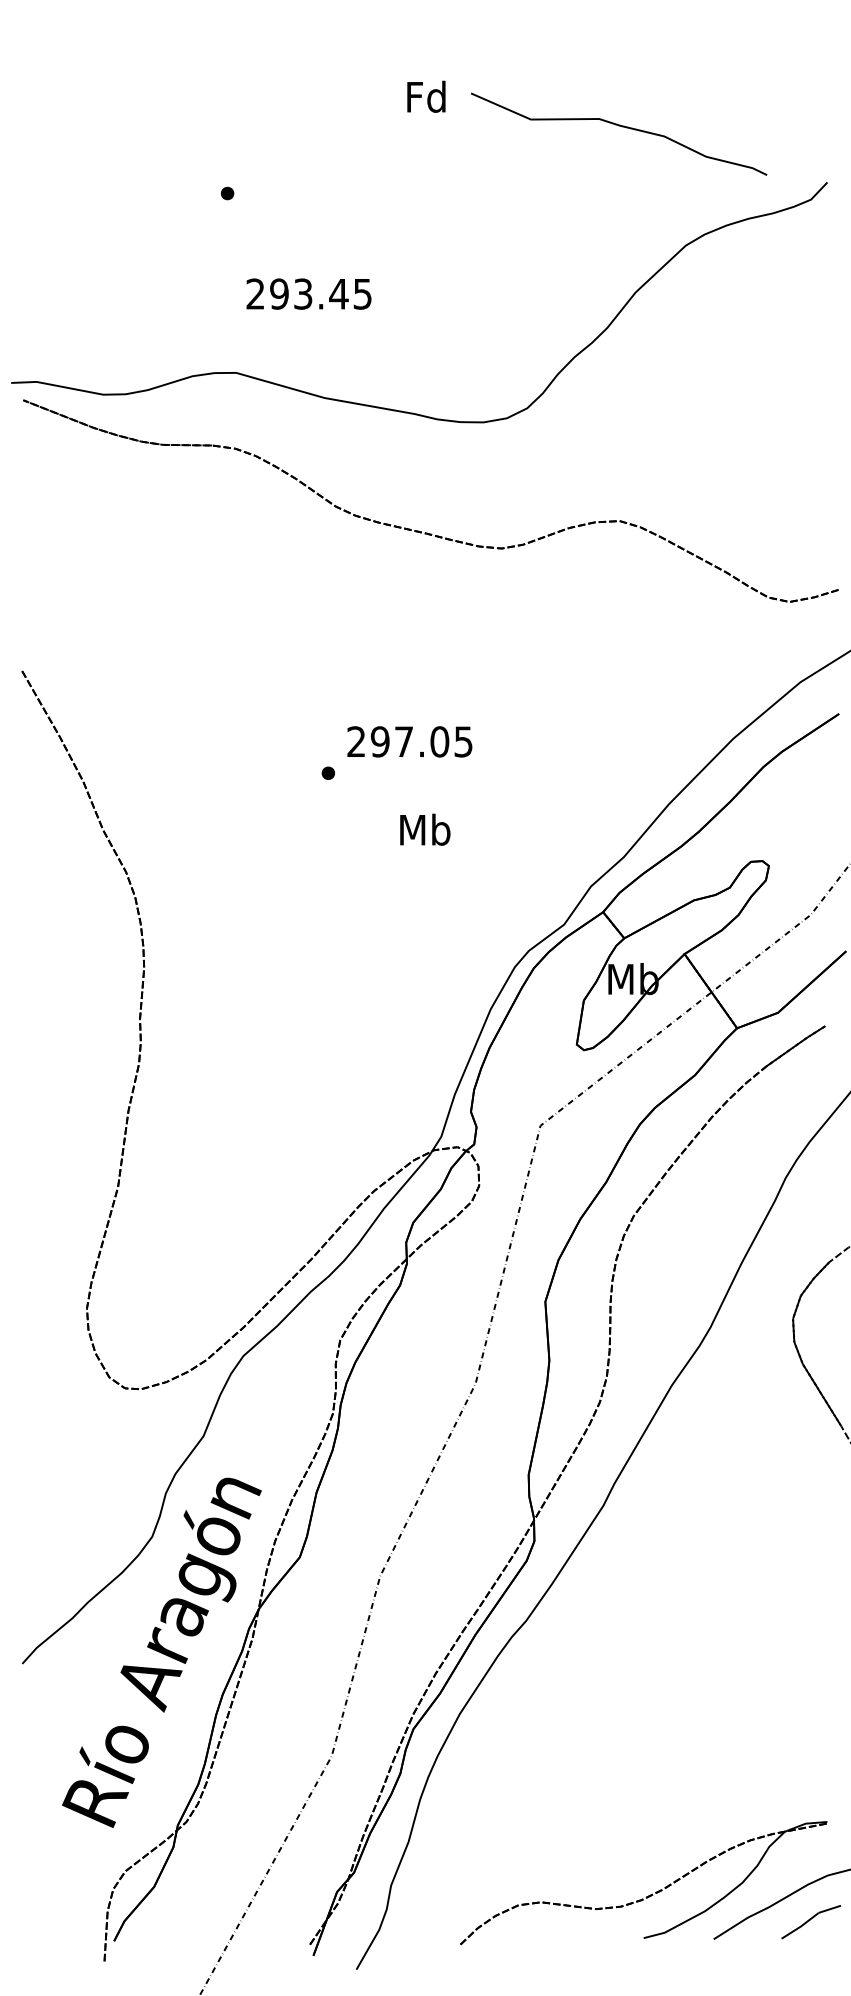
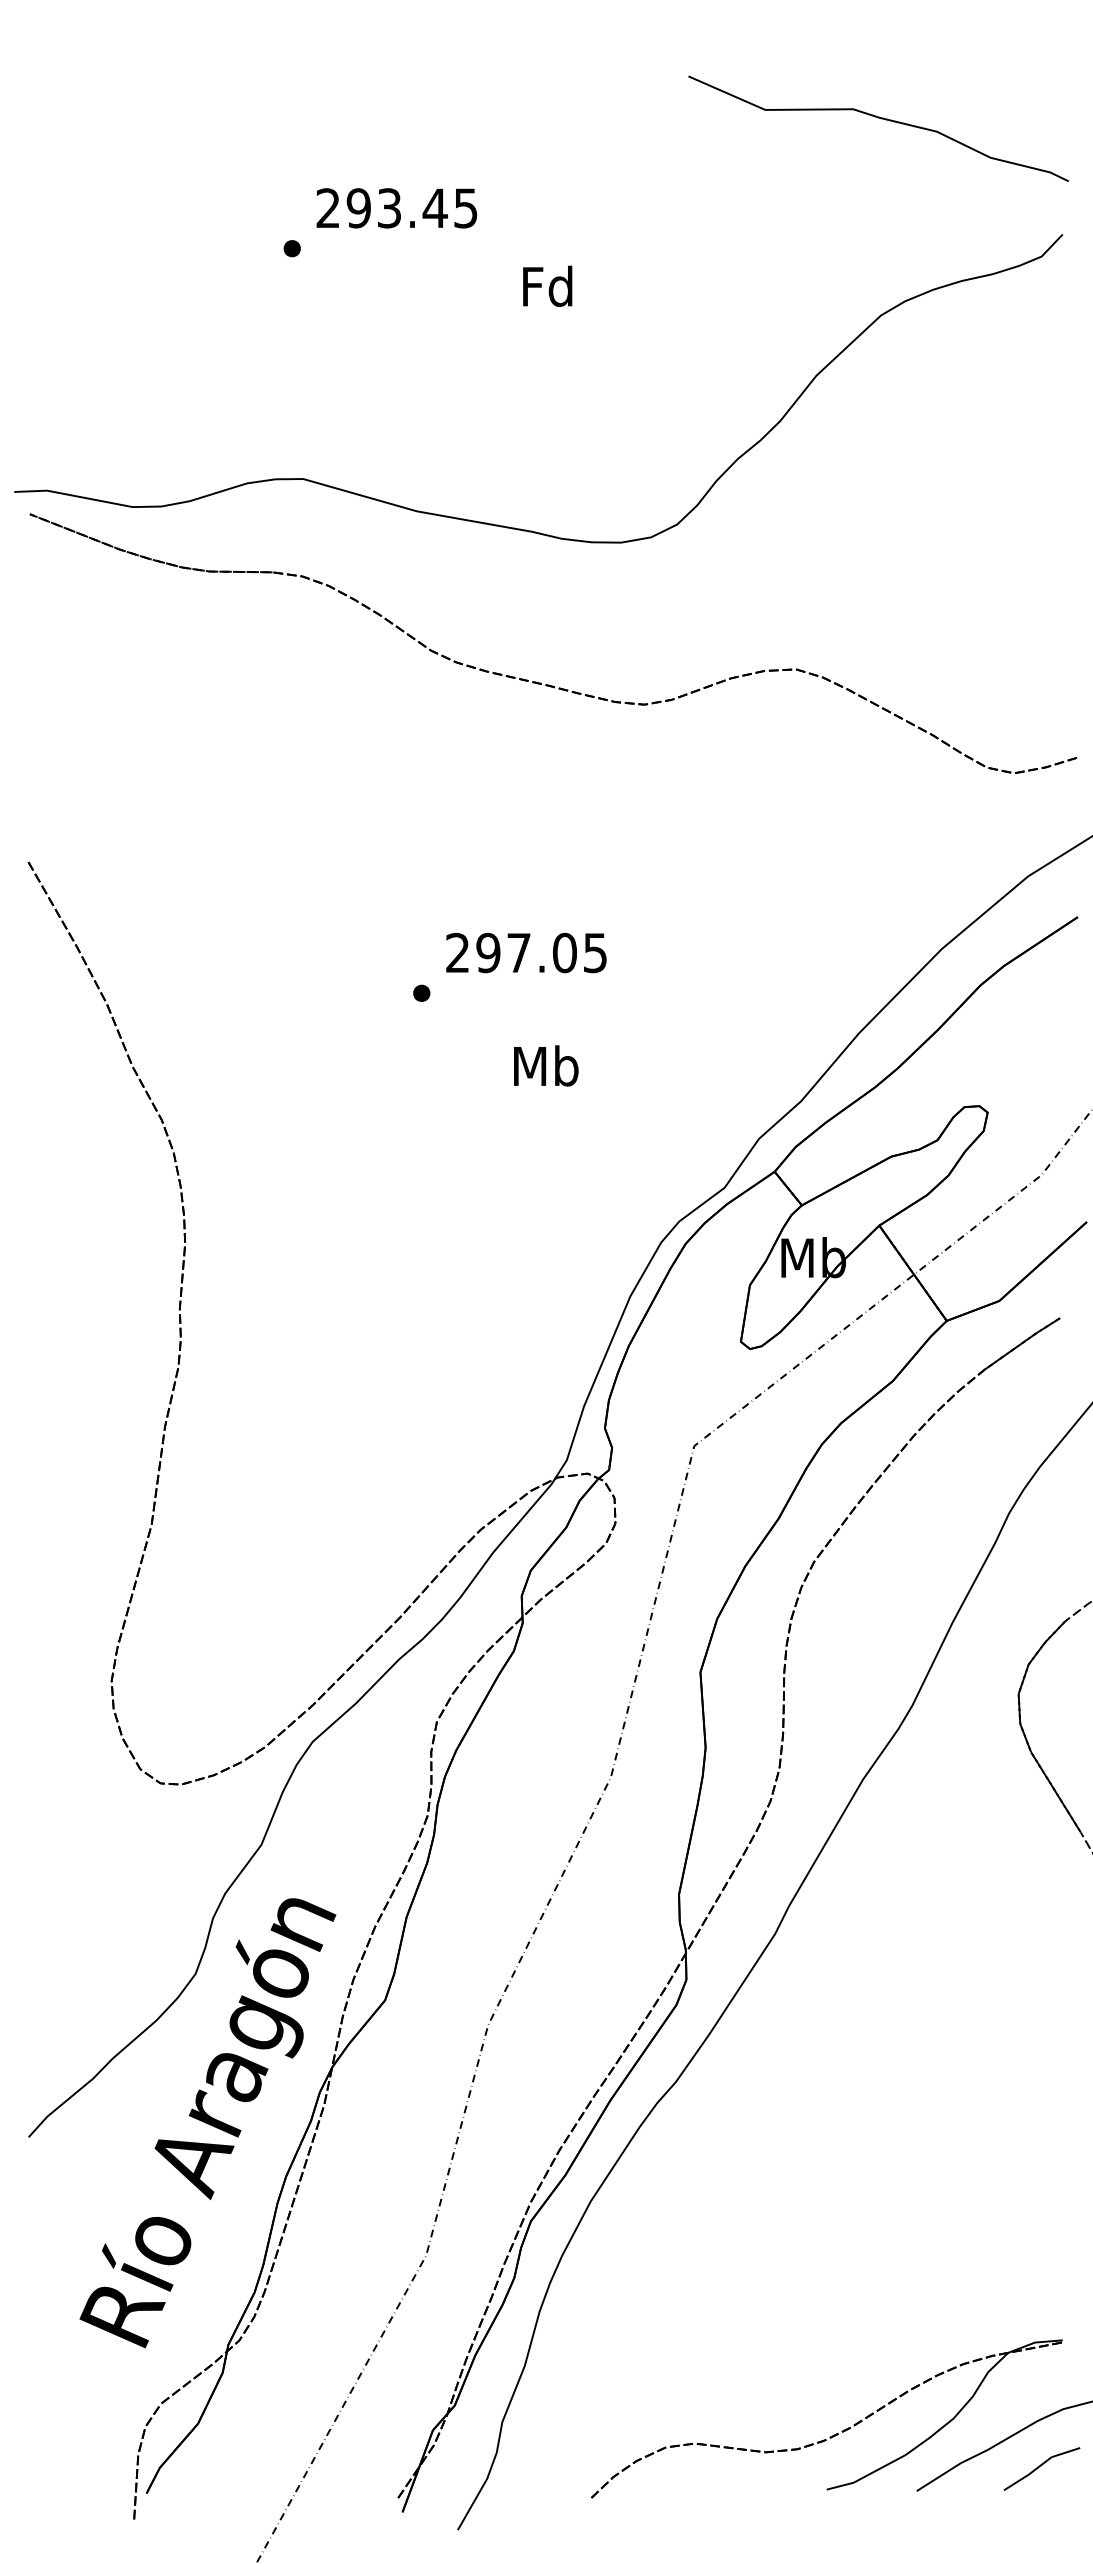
text: (426, 96) -> (547, 285), moved
curve: (622, 127) -> (883, 120), moved
text: (308, 293) -> (396, 207), moved

